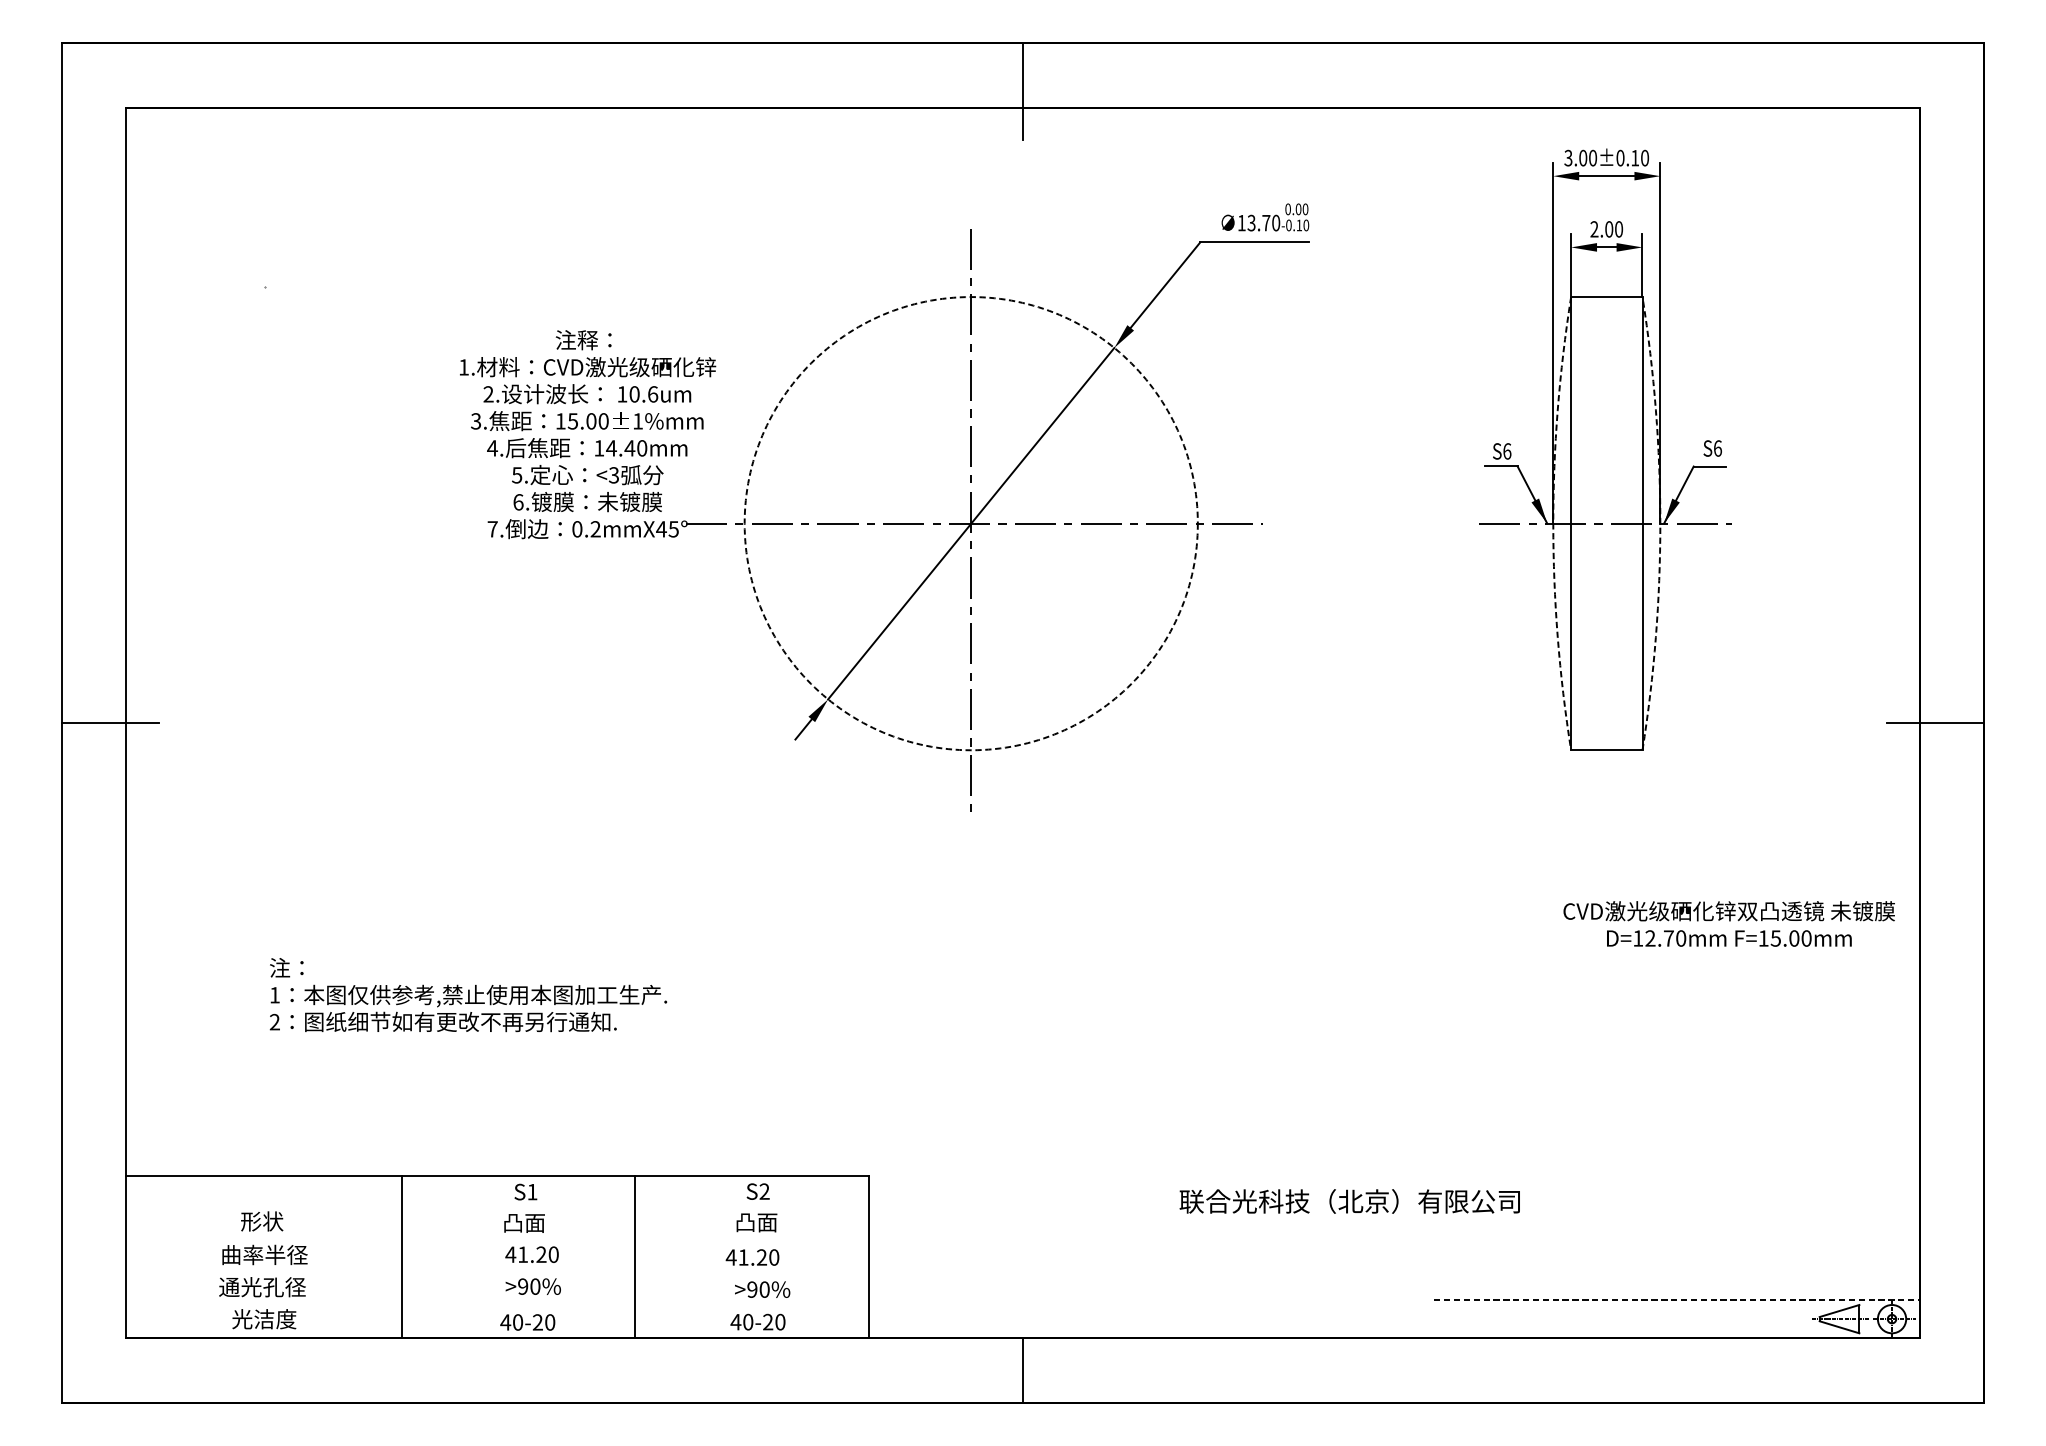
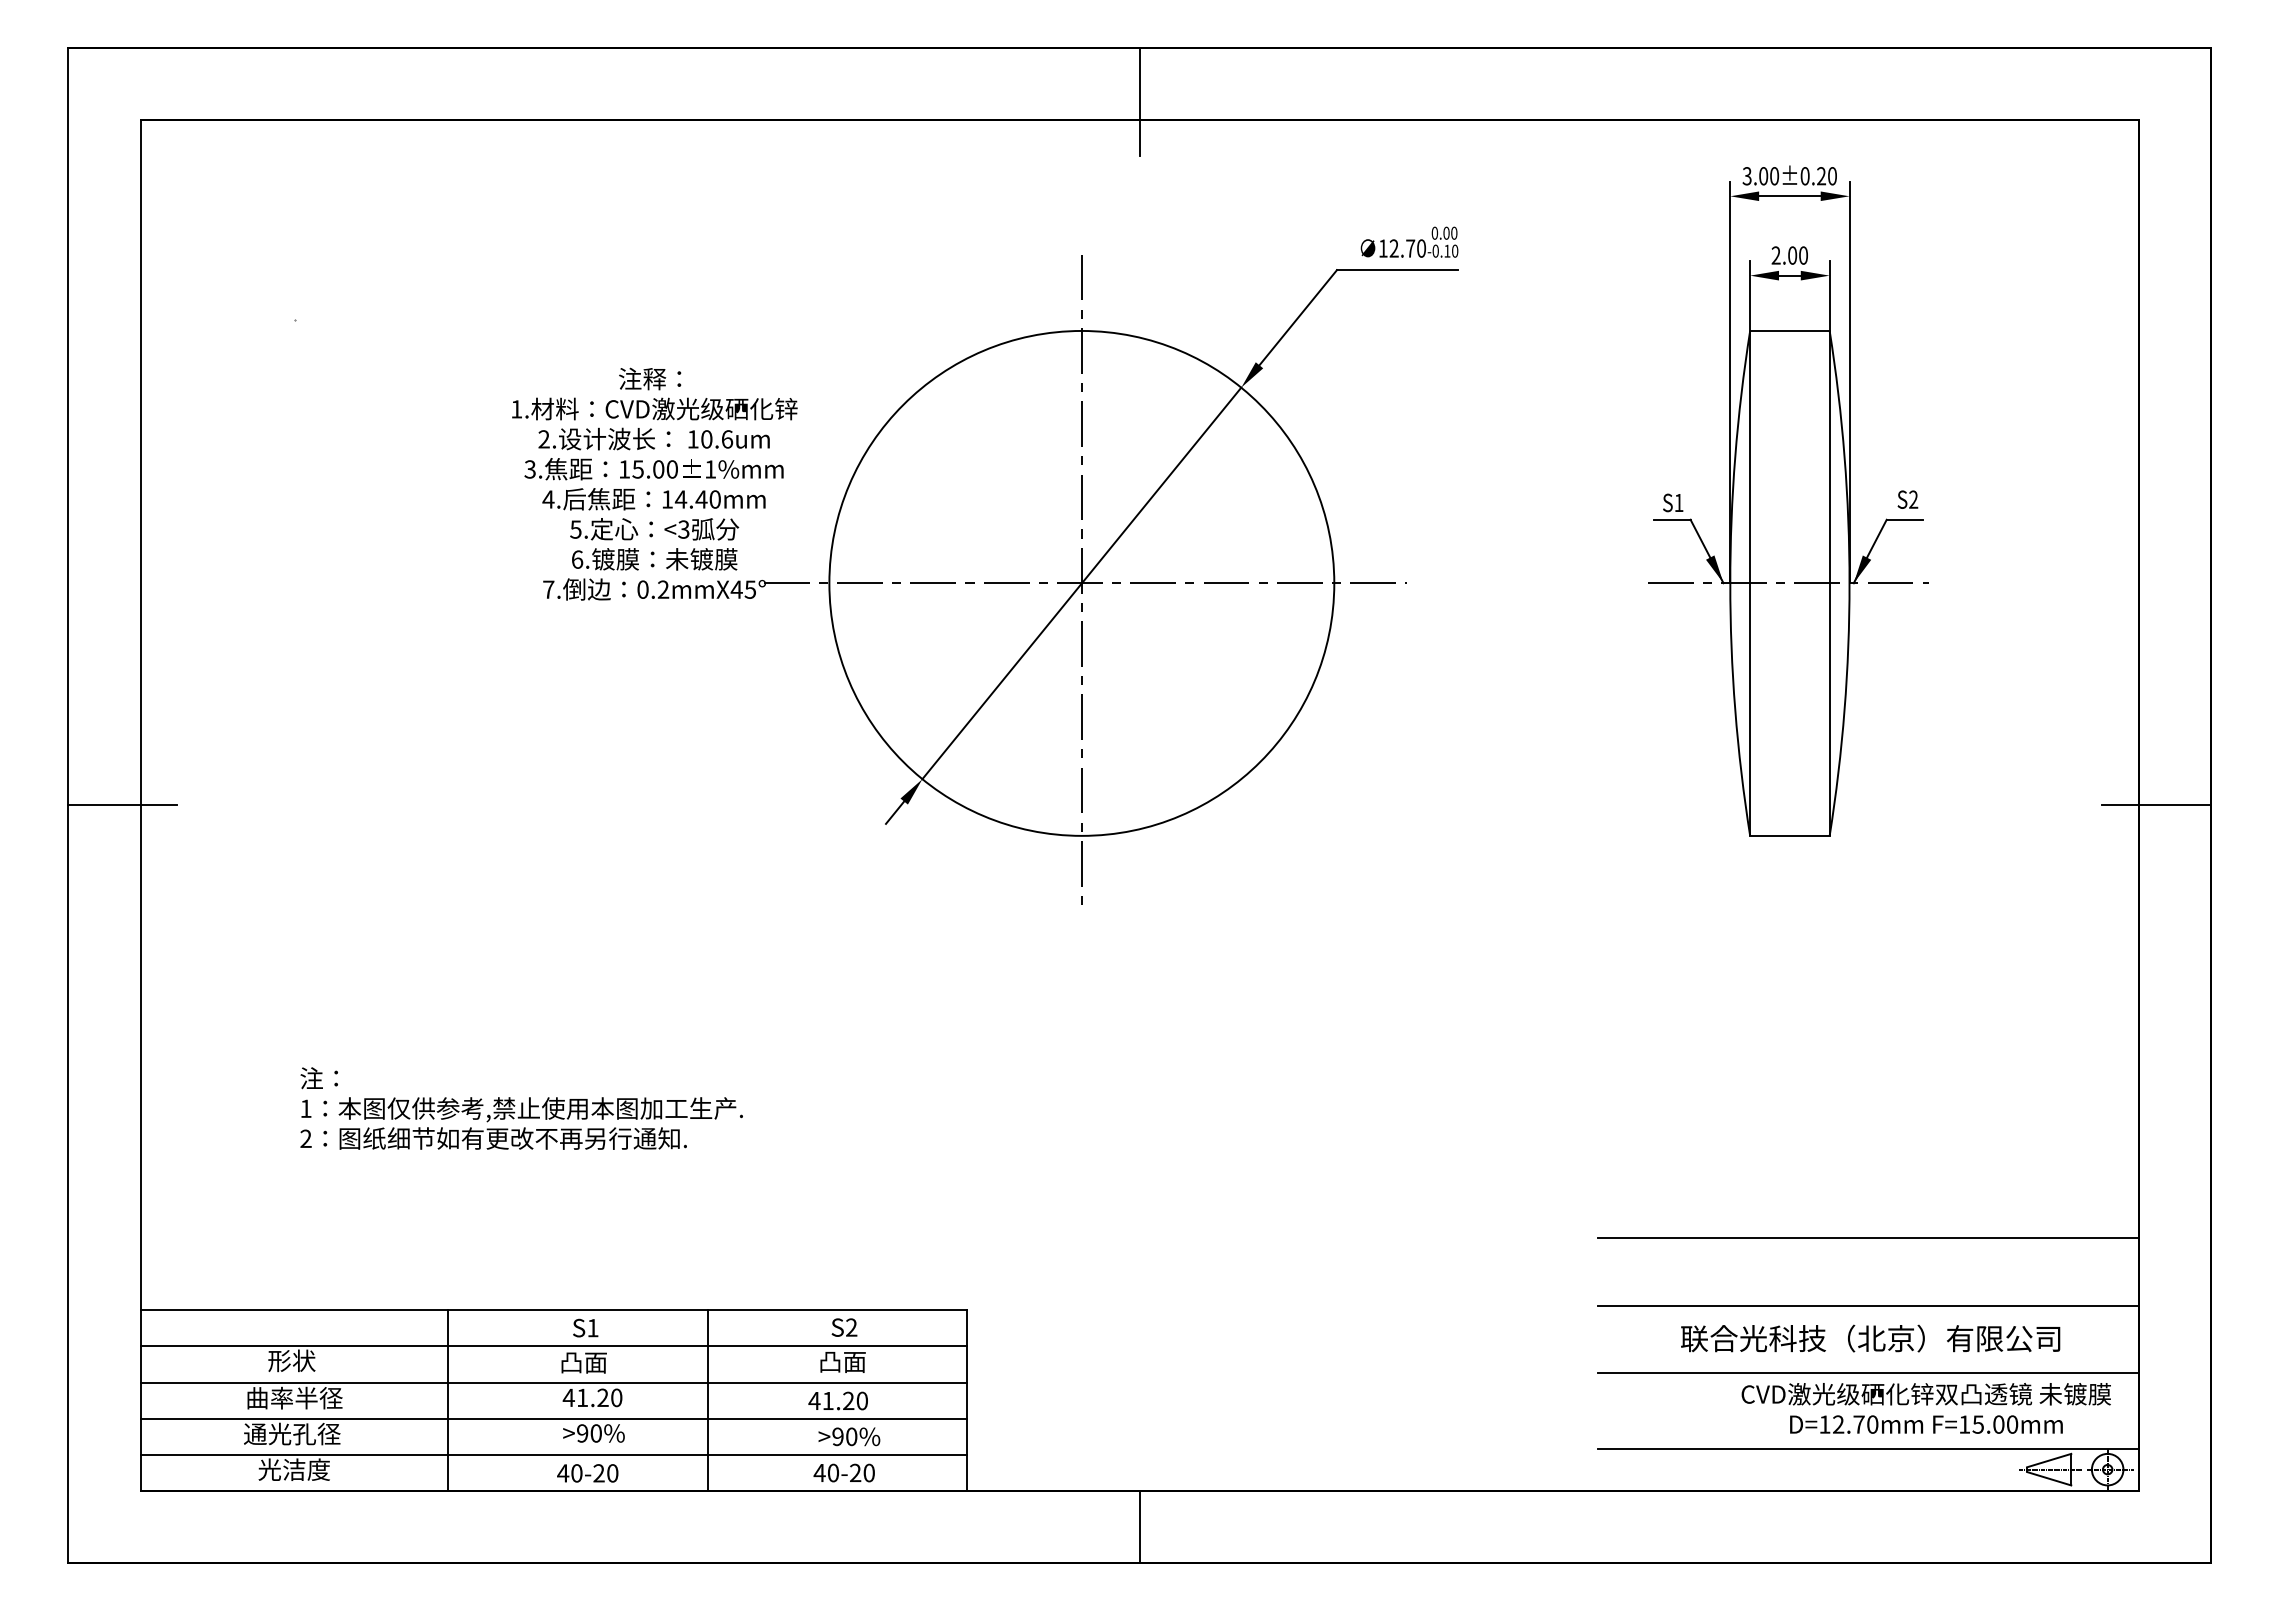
text: (1635, 158) -> (1821, 176), 3.00±0.10 -> 3.00±0.20
text: (1250, 223) -> (1393, 248), 13.70 -> 12.70
text: (1717, 448) -> (1913, 499), S6 -> S2
text: (1506, 451) -> (1678, 502), S6 -> S1
circle: (970, 522) -> (1081, 582), dashed -> solid
arc: (1553, 523) -> (1730, 583), dashed -> solid
arc: (1660, 523) -> (1849, 583), dashed -> solid
text: (1728, 924) -> (1925, 1408), moved
line: (1676, 1111) -> (1867, 1238), added
line: (1676, 1171) -> (1867, 1305), added
text: (1349, 1201) -> (1870, 1338), moved
line: (497, 1208) -> (553, 1346), added
line: (1676, 1231) -> (1867, 1372), added
line: (497, 1240) -> (553, 1382), added
line: (497, 1273) -> (553, 1418), added
line: (1677, 1300) -> (1868, 1448), dashed -> solid
line: (497, 1305) -> (553, 1454), added

